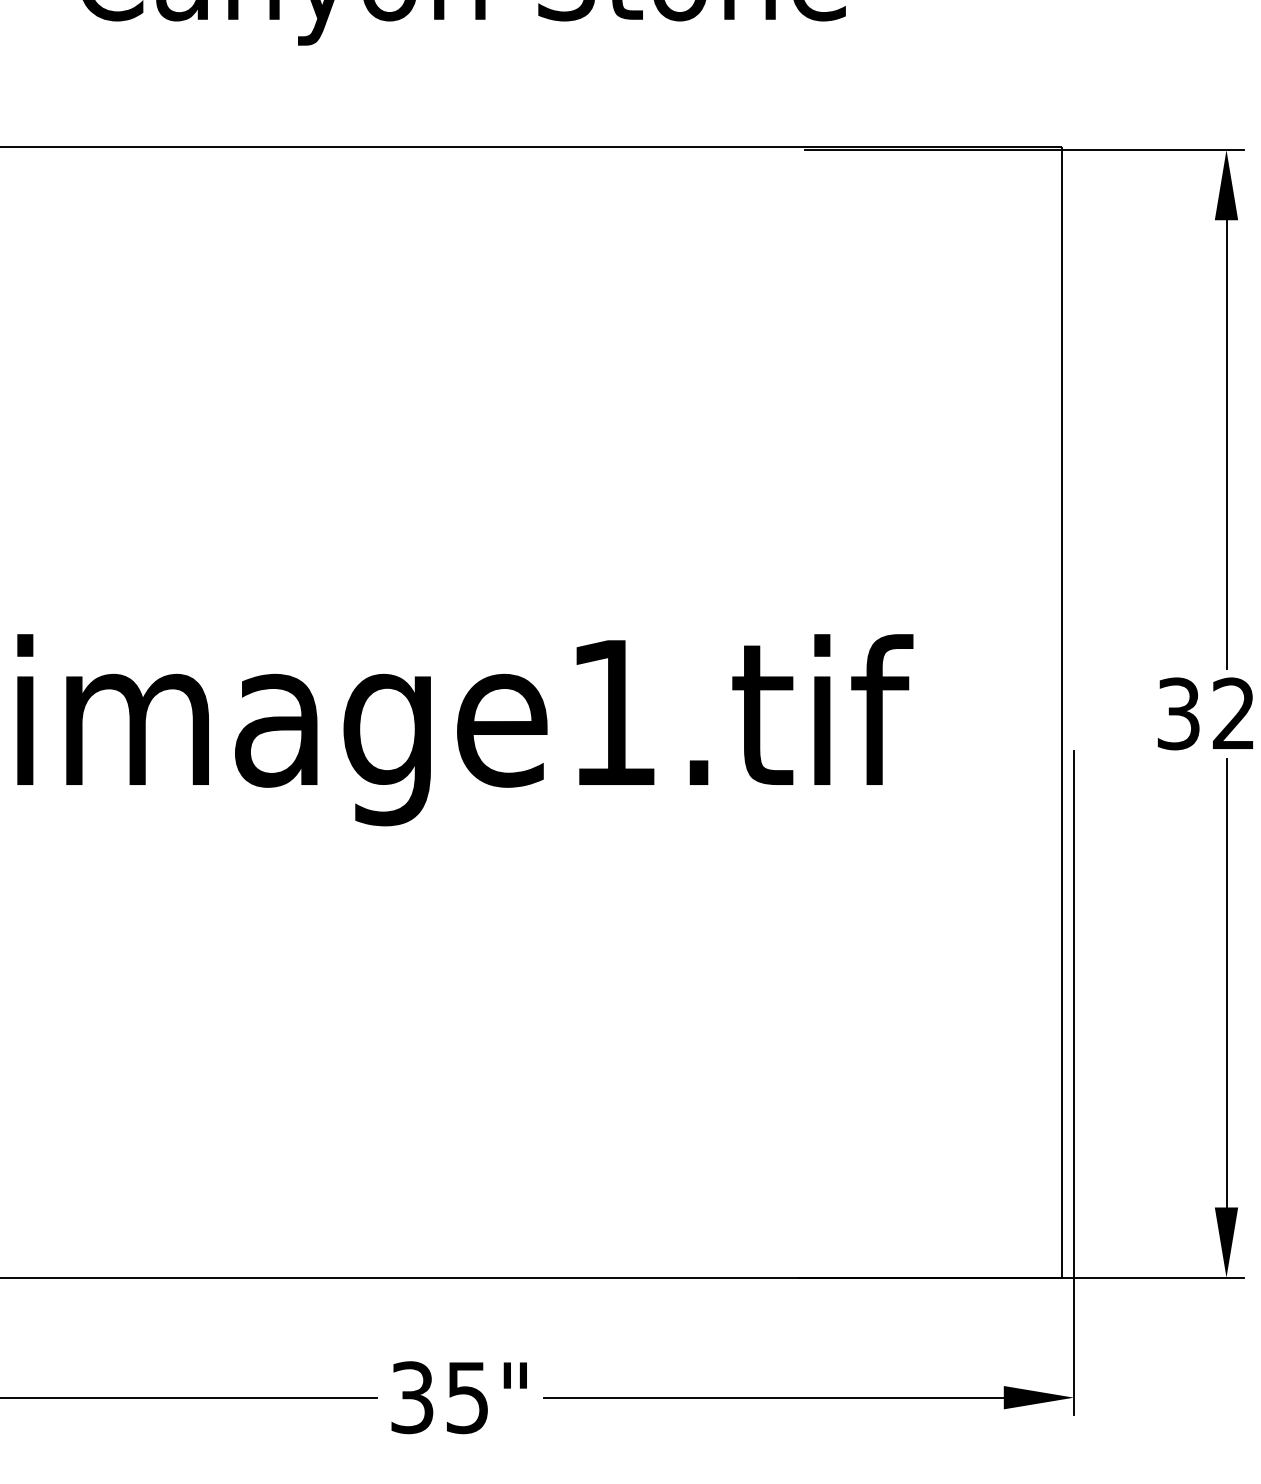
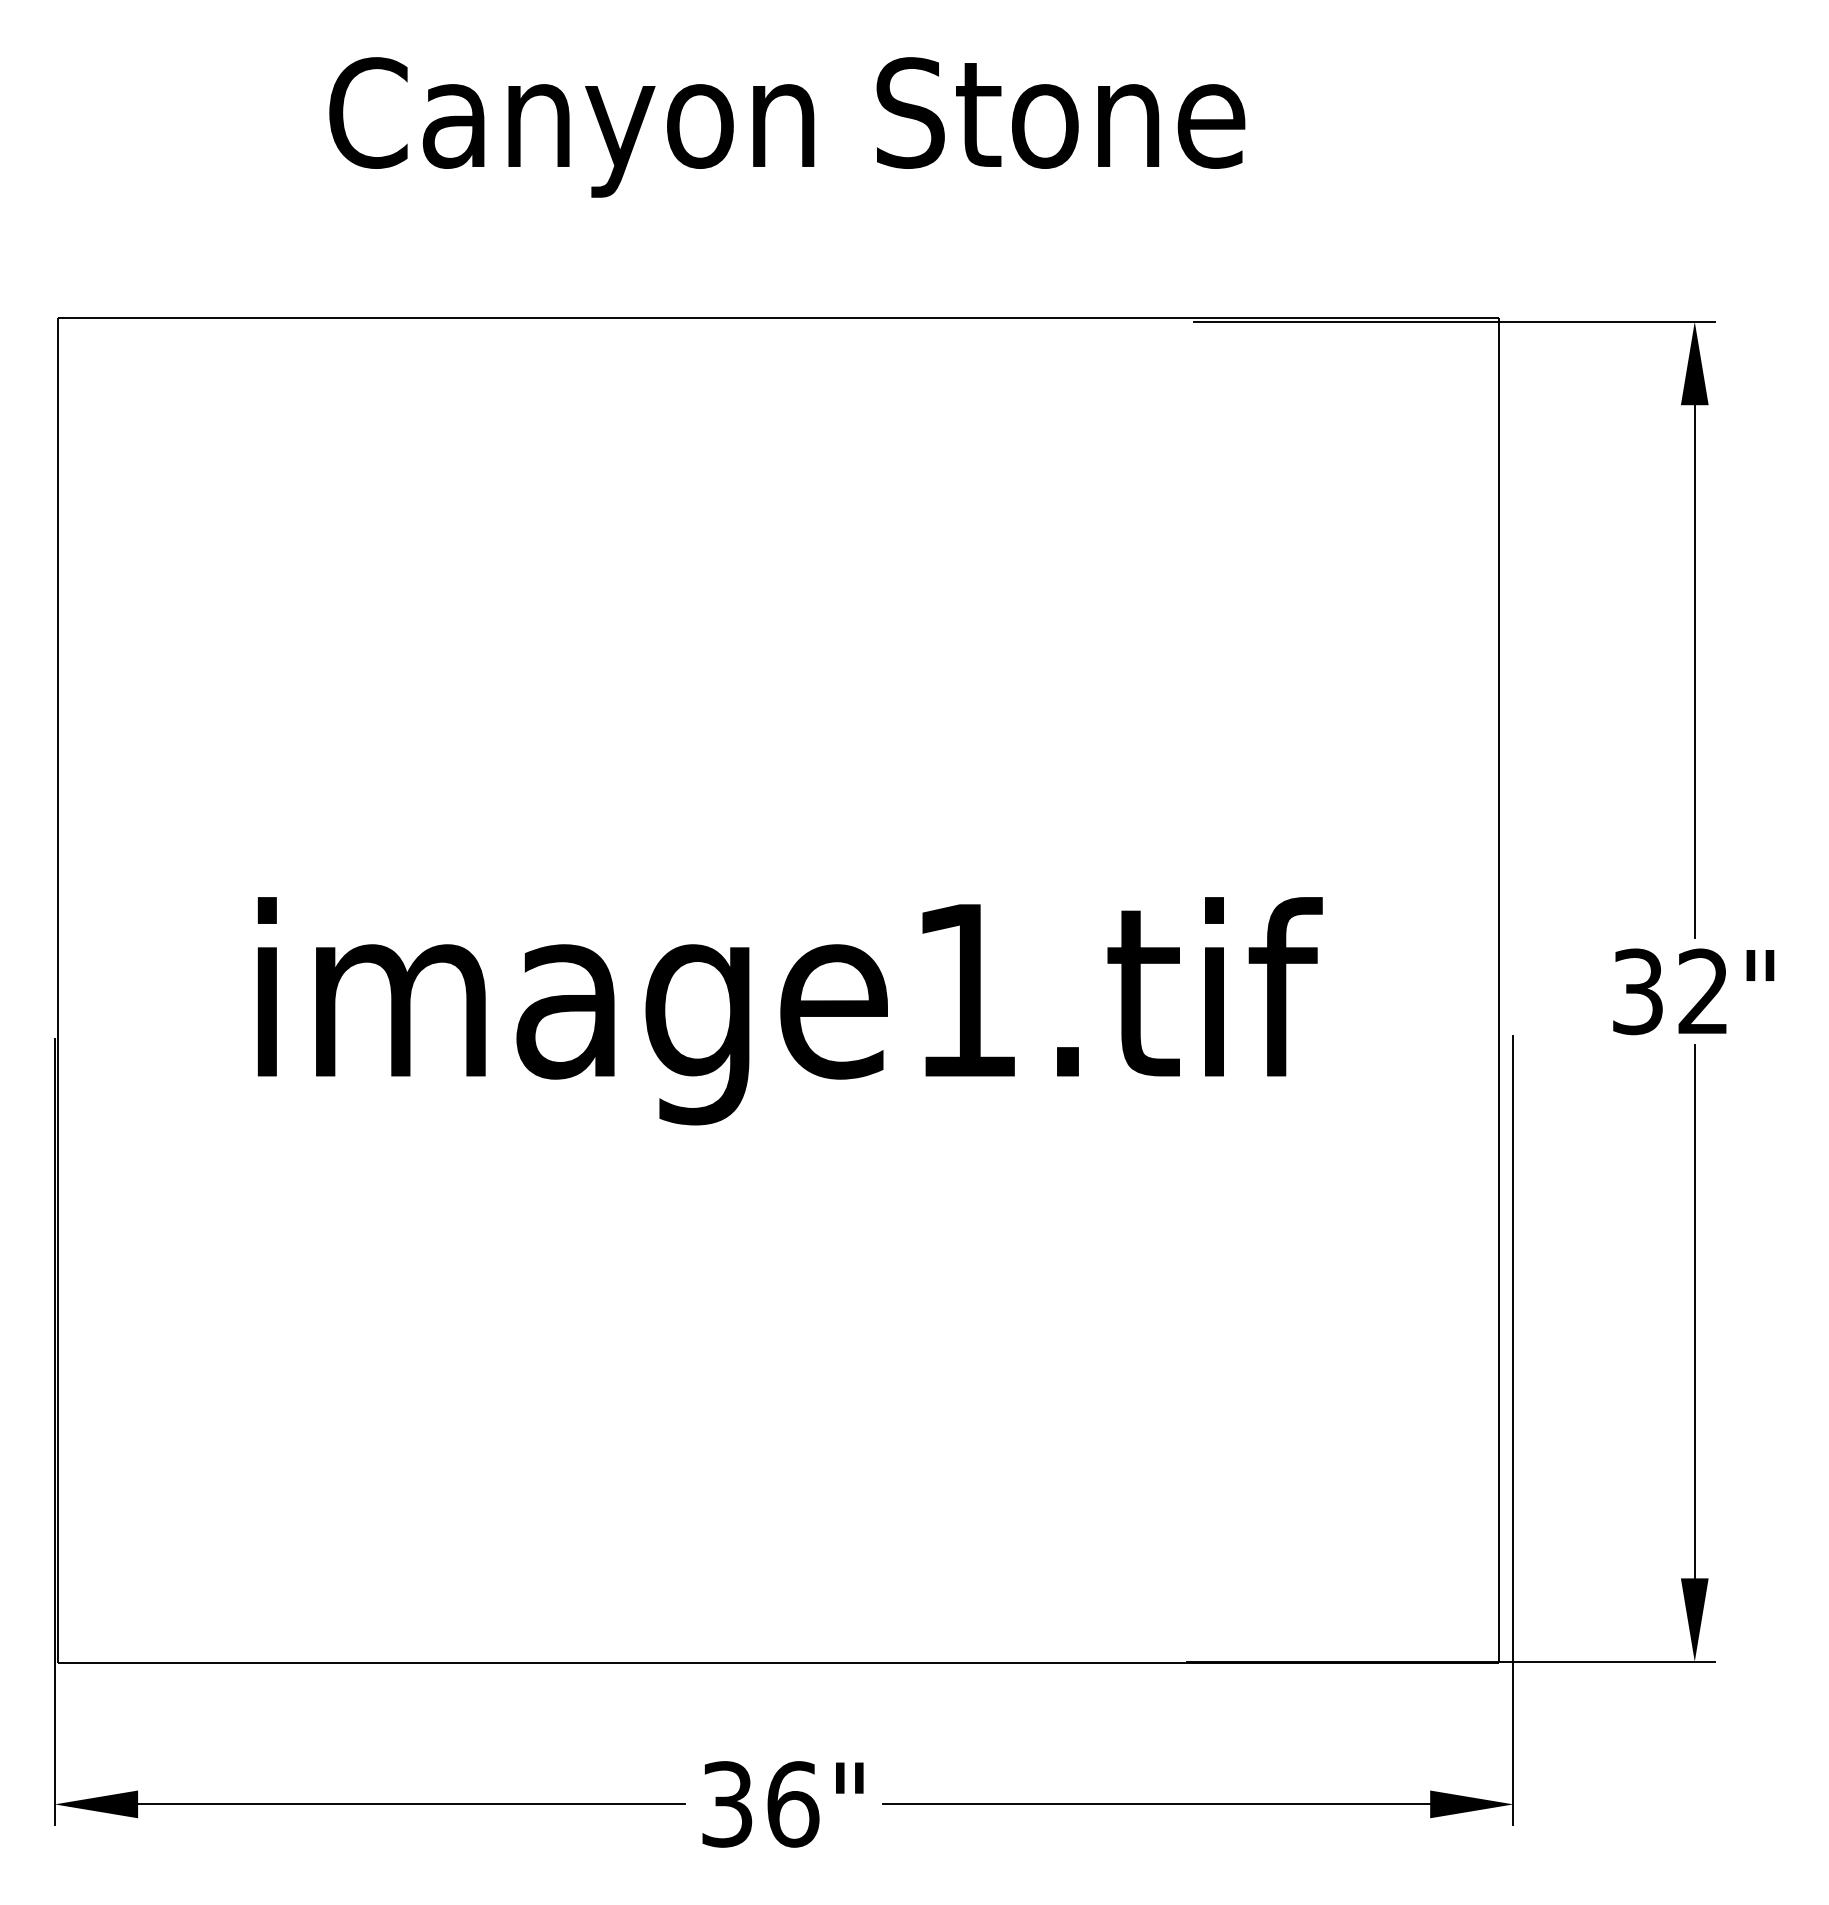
text: (468, 1397) -> (793, 1804), 35" -> 36"

